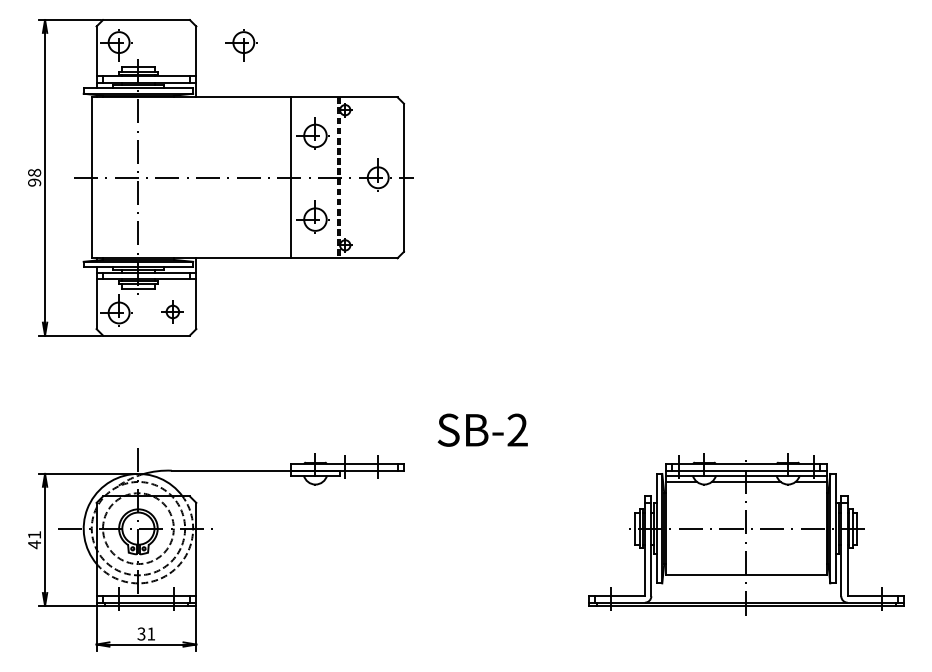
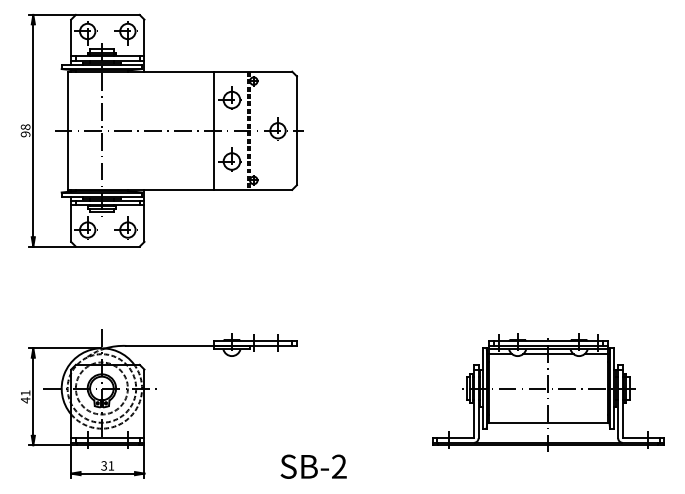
part: (241, 45) -> (126, 33), moved
part: (171, 310) -> (126, 228), size x1.67
text: (482, 429) -> (313, 466), moved

